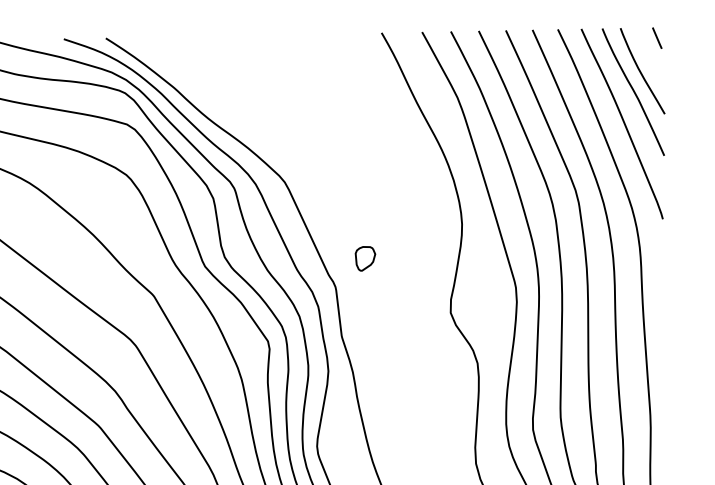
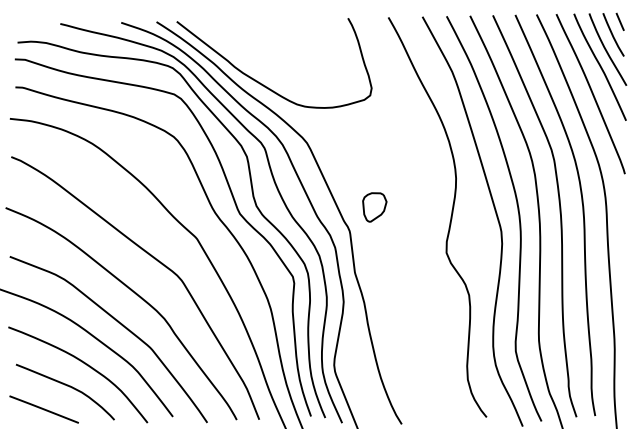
line: (649, 53) -> (613, 34), added
curve: (231, 111) -> (262, 83), added
part: (365, 258) -> (374, 207), size x1.43

